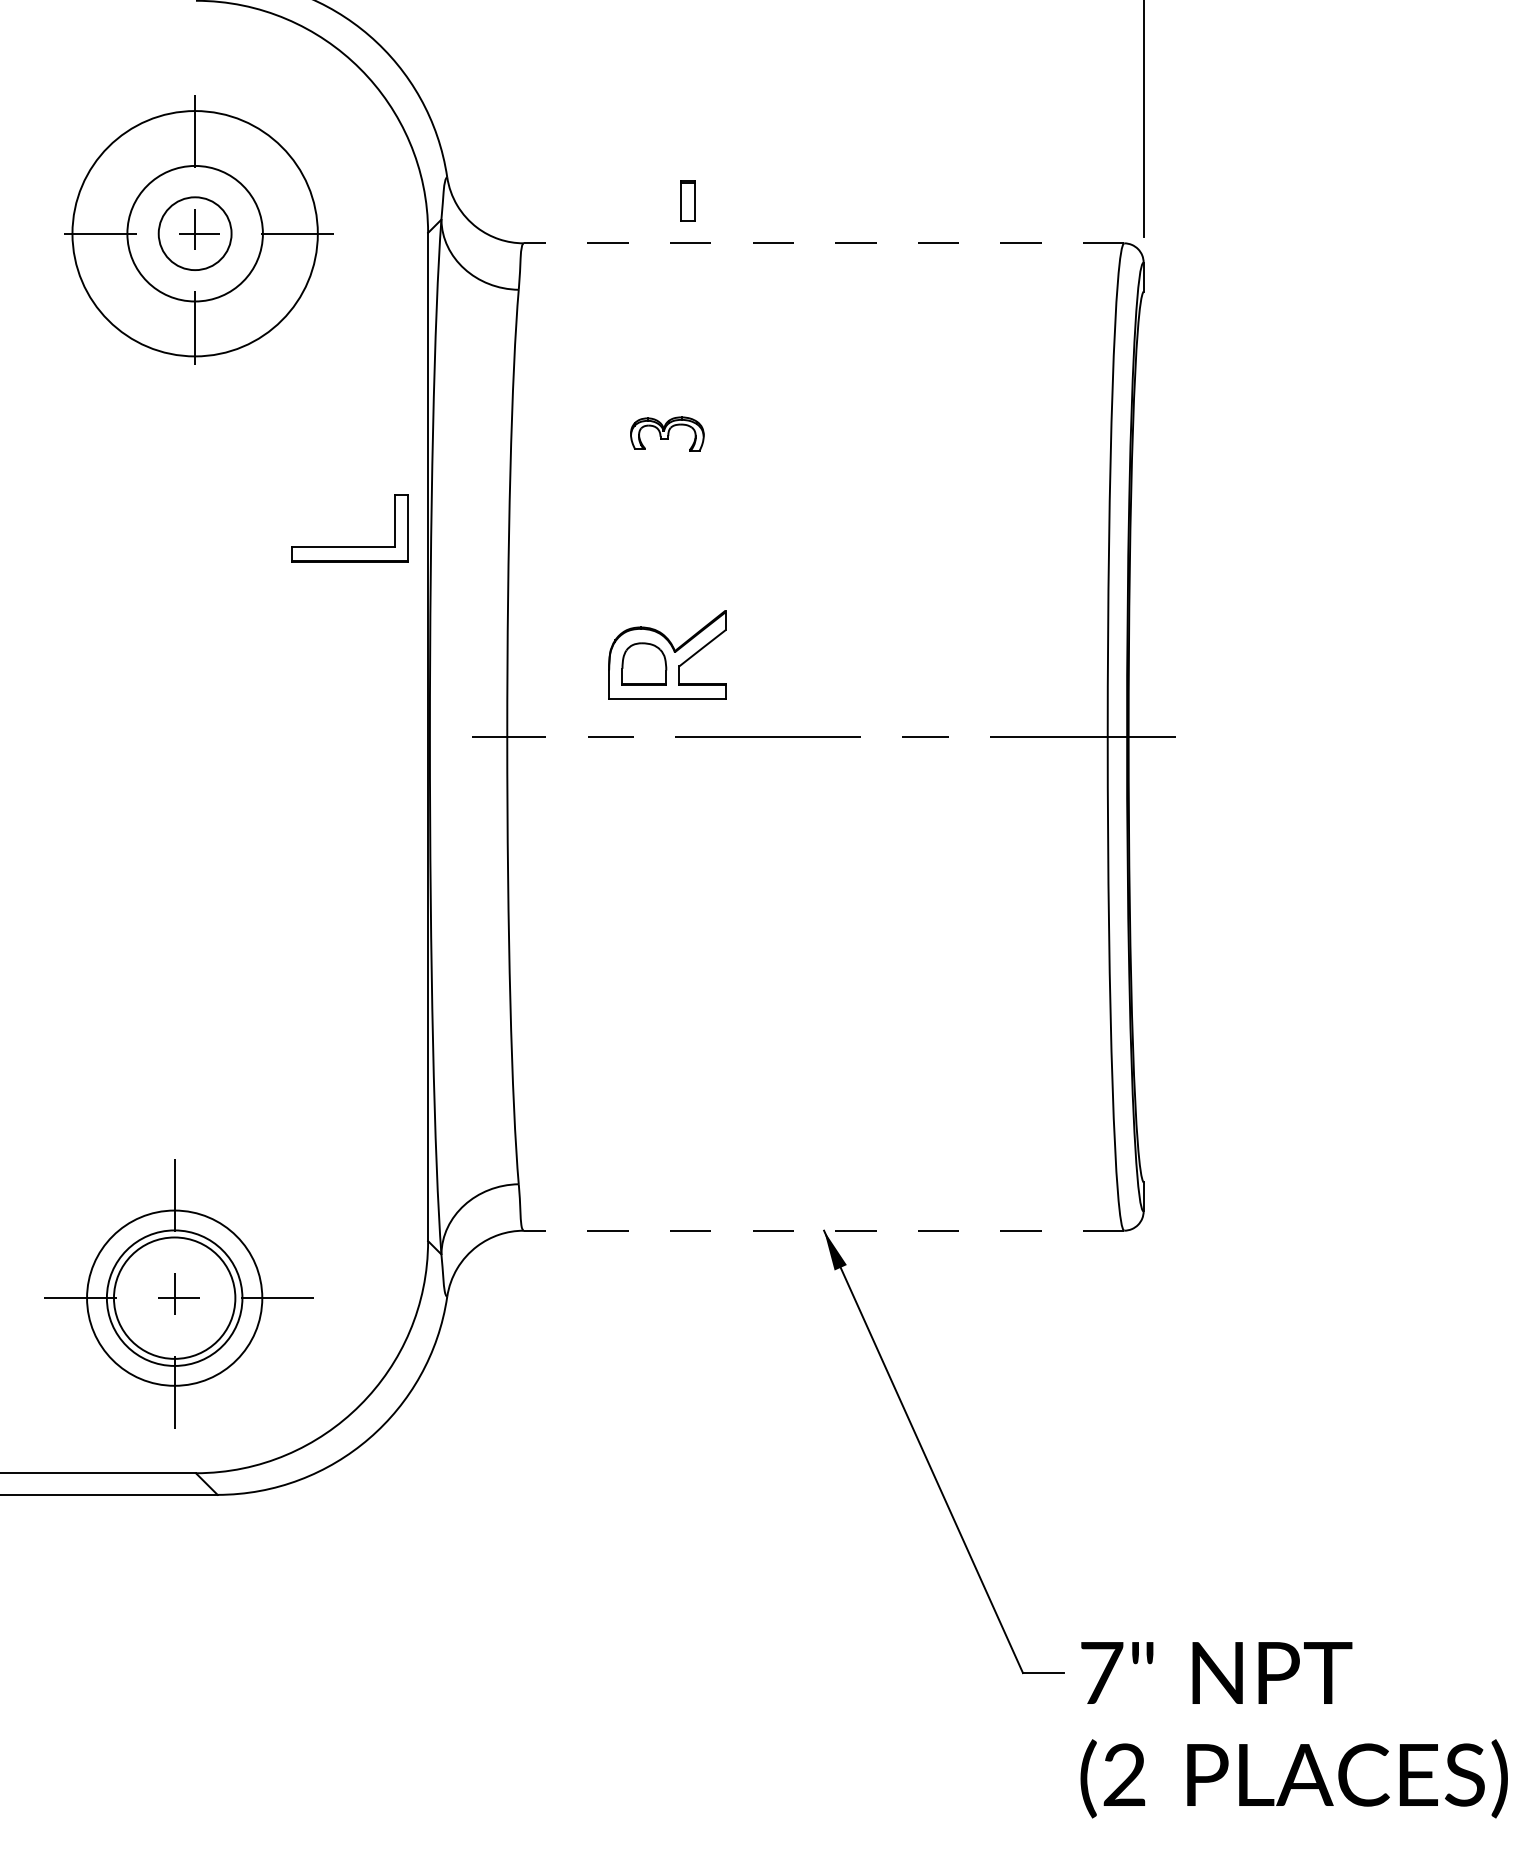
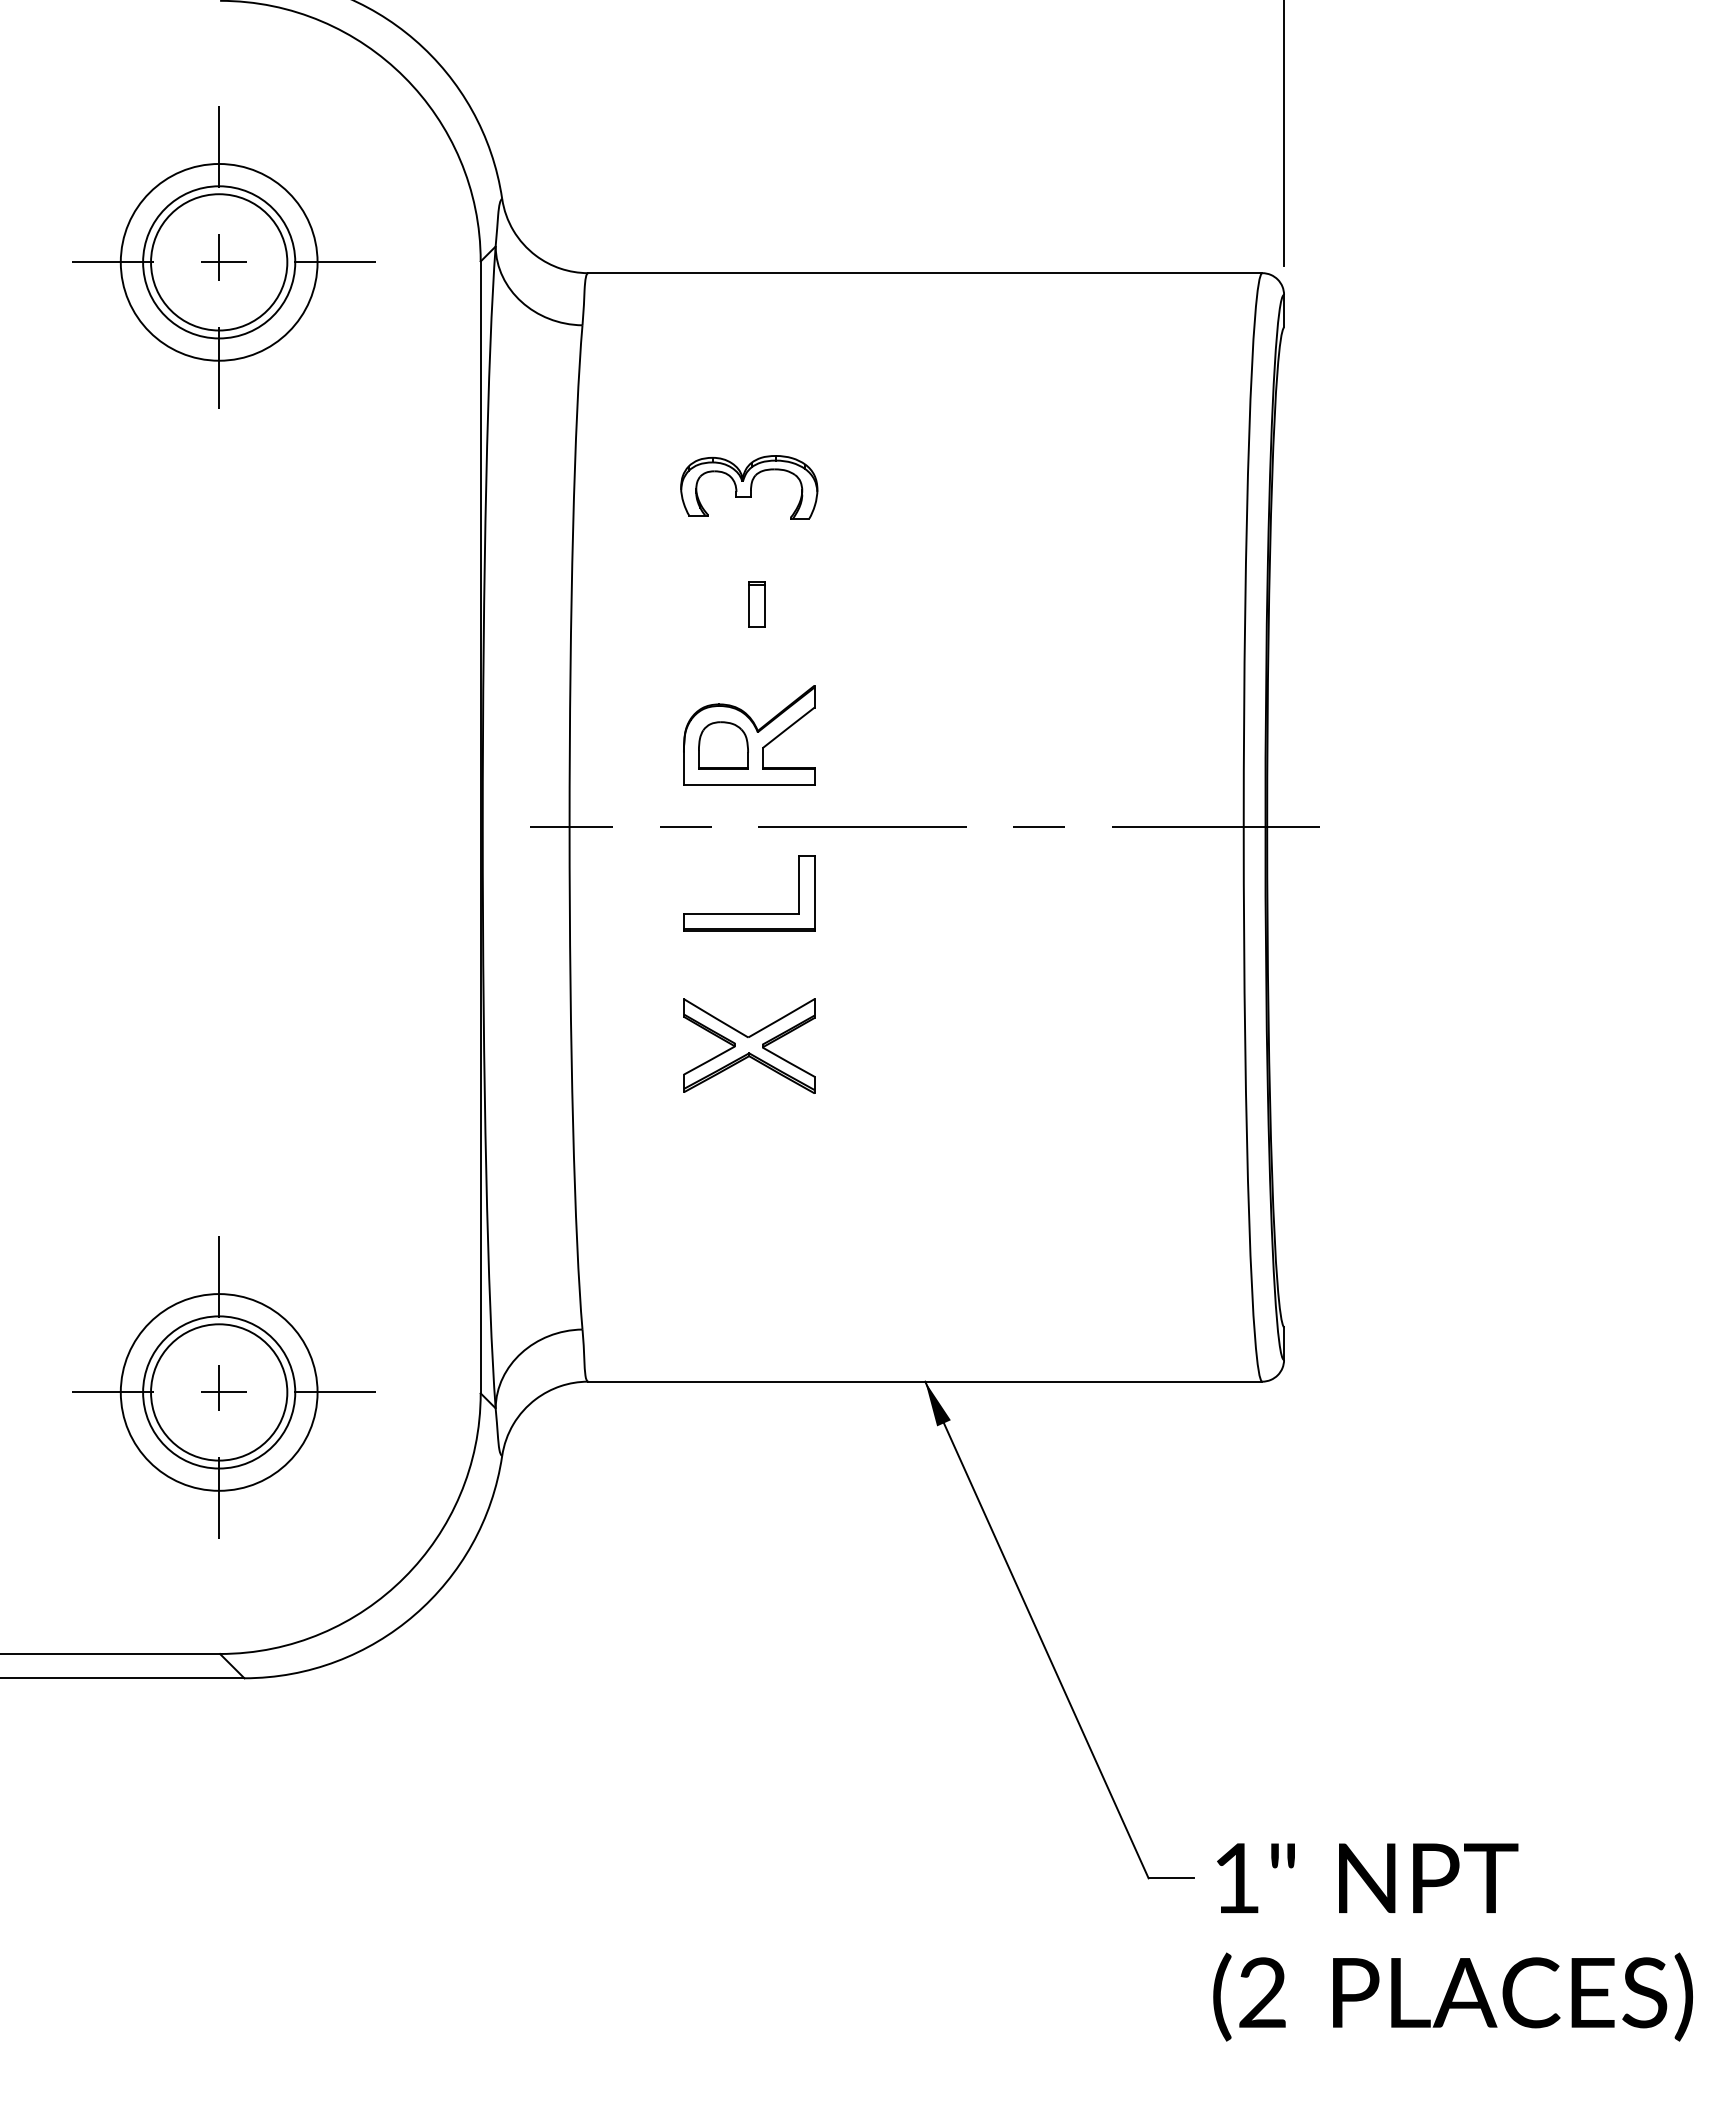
part: (687, 200) -> (756, 604), moved
circle: (194, 232) -> (218, 261), size x0.71
circle: (195, 233) -> (219, 262), size x1.67
line: (823, 243) -> (924, 273), dashed -> solid
part: (667, 434) -> (749, 487), size x1.67
part: (350, 546) -> (749, 913), moved
part: (667, 931) -> (749, 1045), added
line: (823, 1230) -> (924, 1381), dashed -> solid
part: (178, 1293) -> (223, 1387), moved
text: (1102, 1673) -> (1237, 1878), 7" -> 1"

